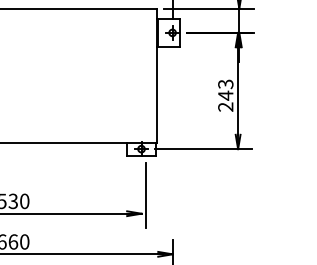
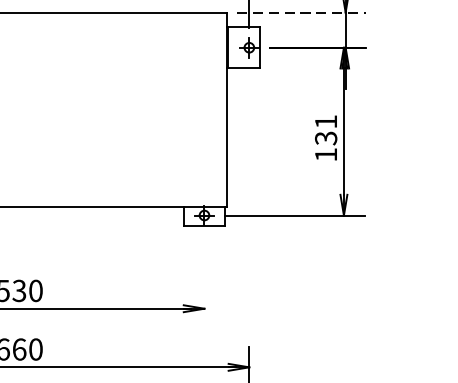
line: (208, 8) -> (301, 12), solid -> dashed
text: (225, 95) -> (325, 138), 243 -> 131
line: (146, 195) -> (211, 282), removed

